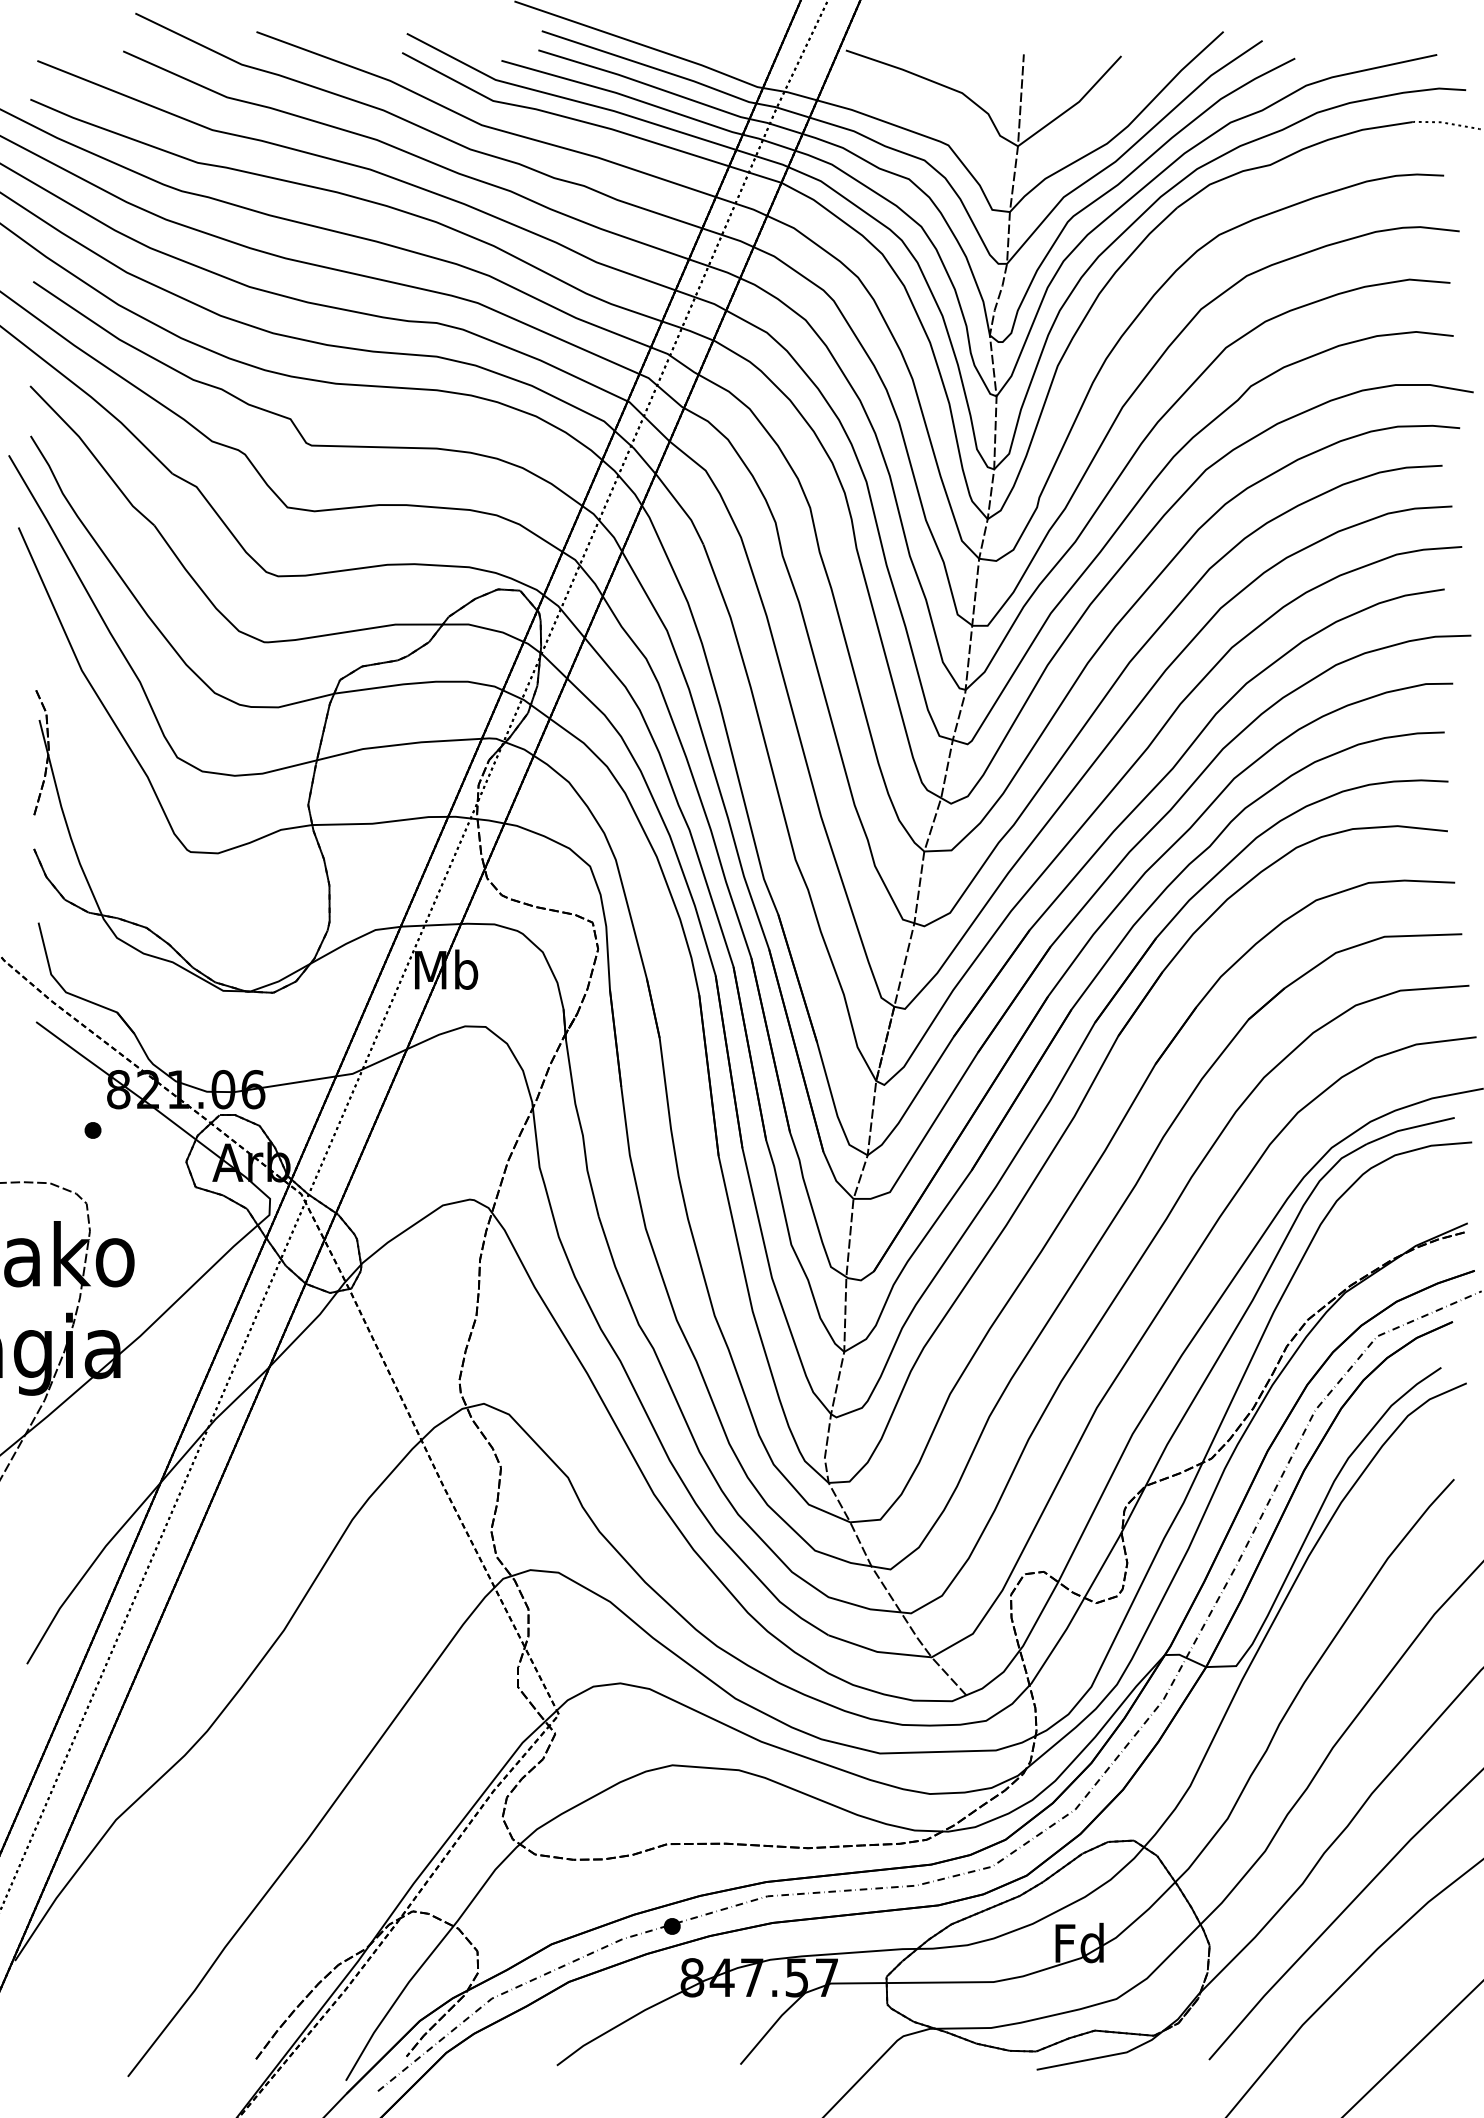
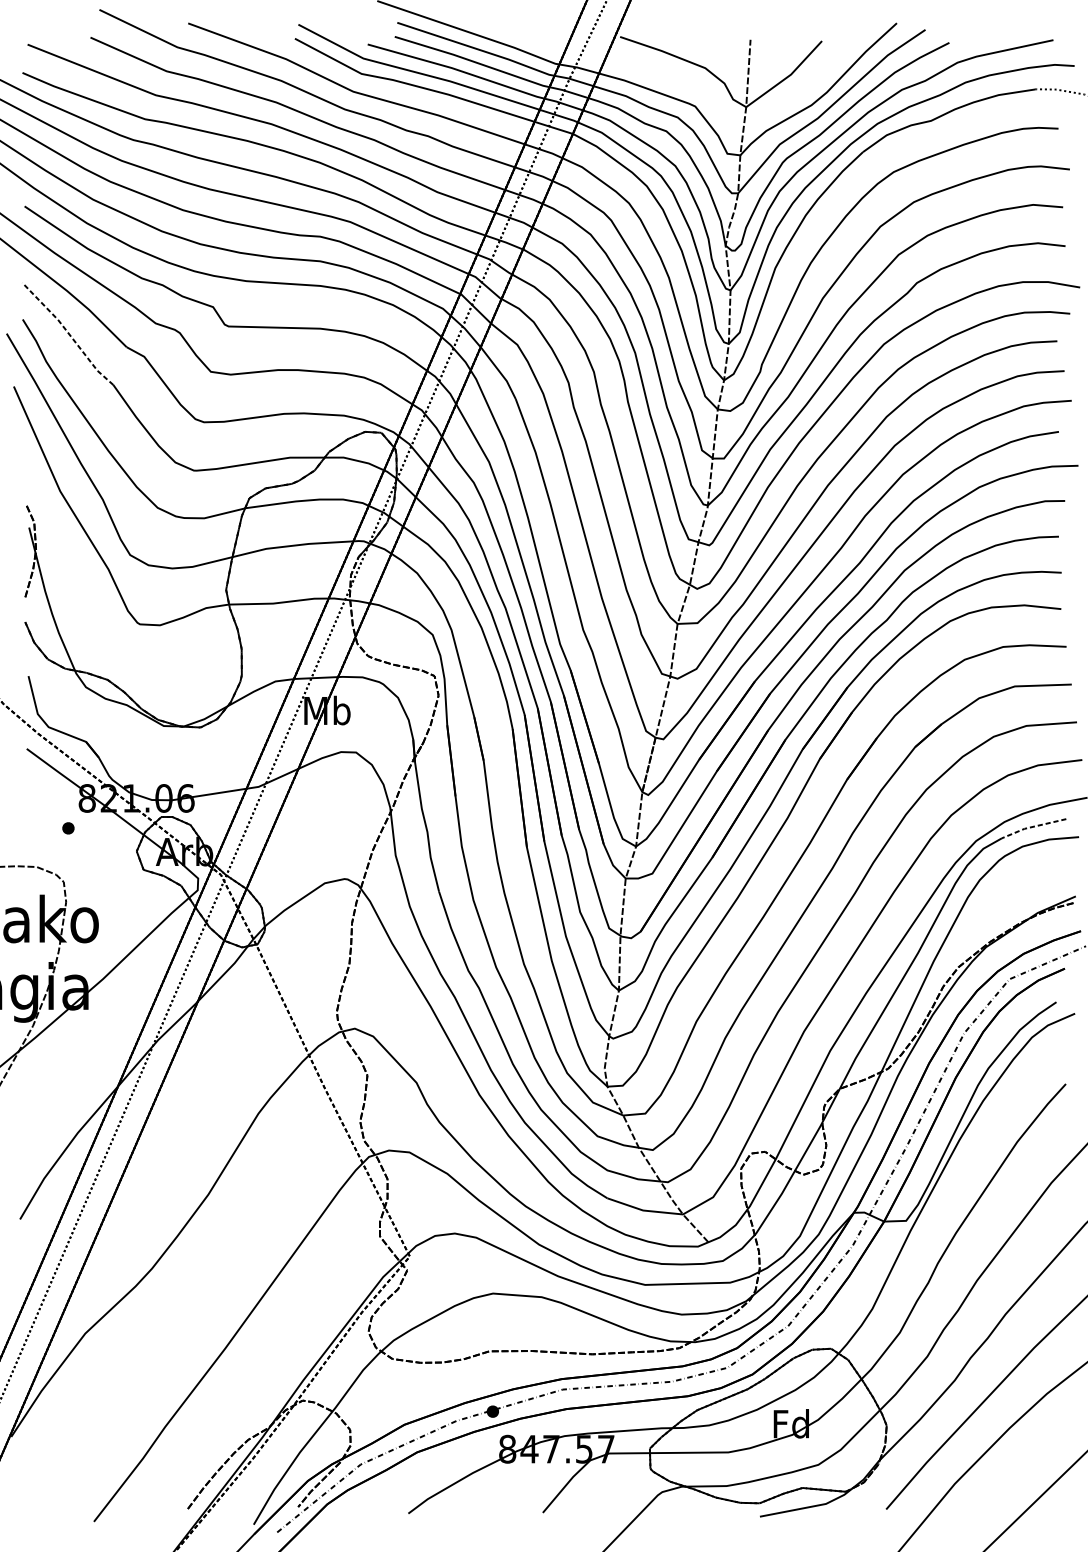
line: (93, 454) -> (68, 333), solid -> dashed
line: (1409, 1128) -> (1033, 826), solid -> dashed

